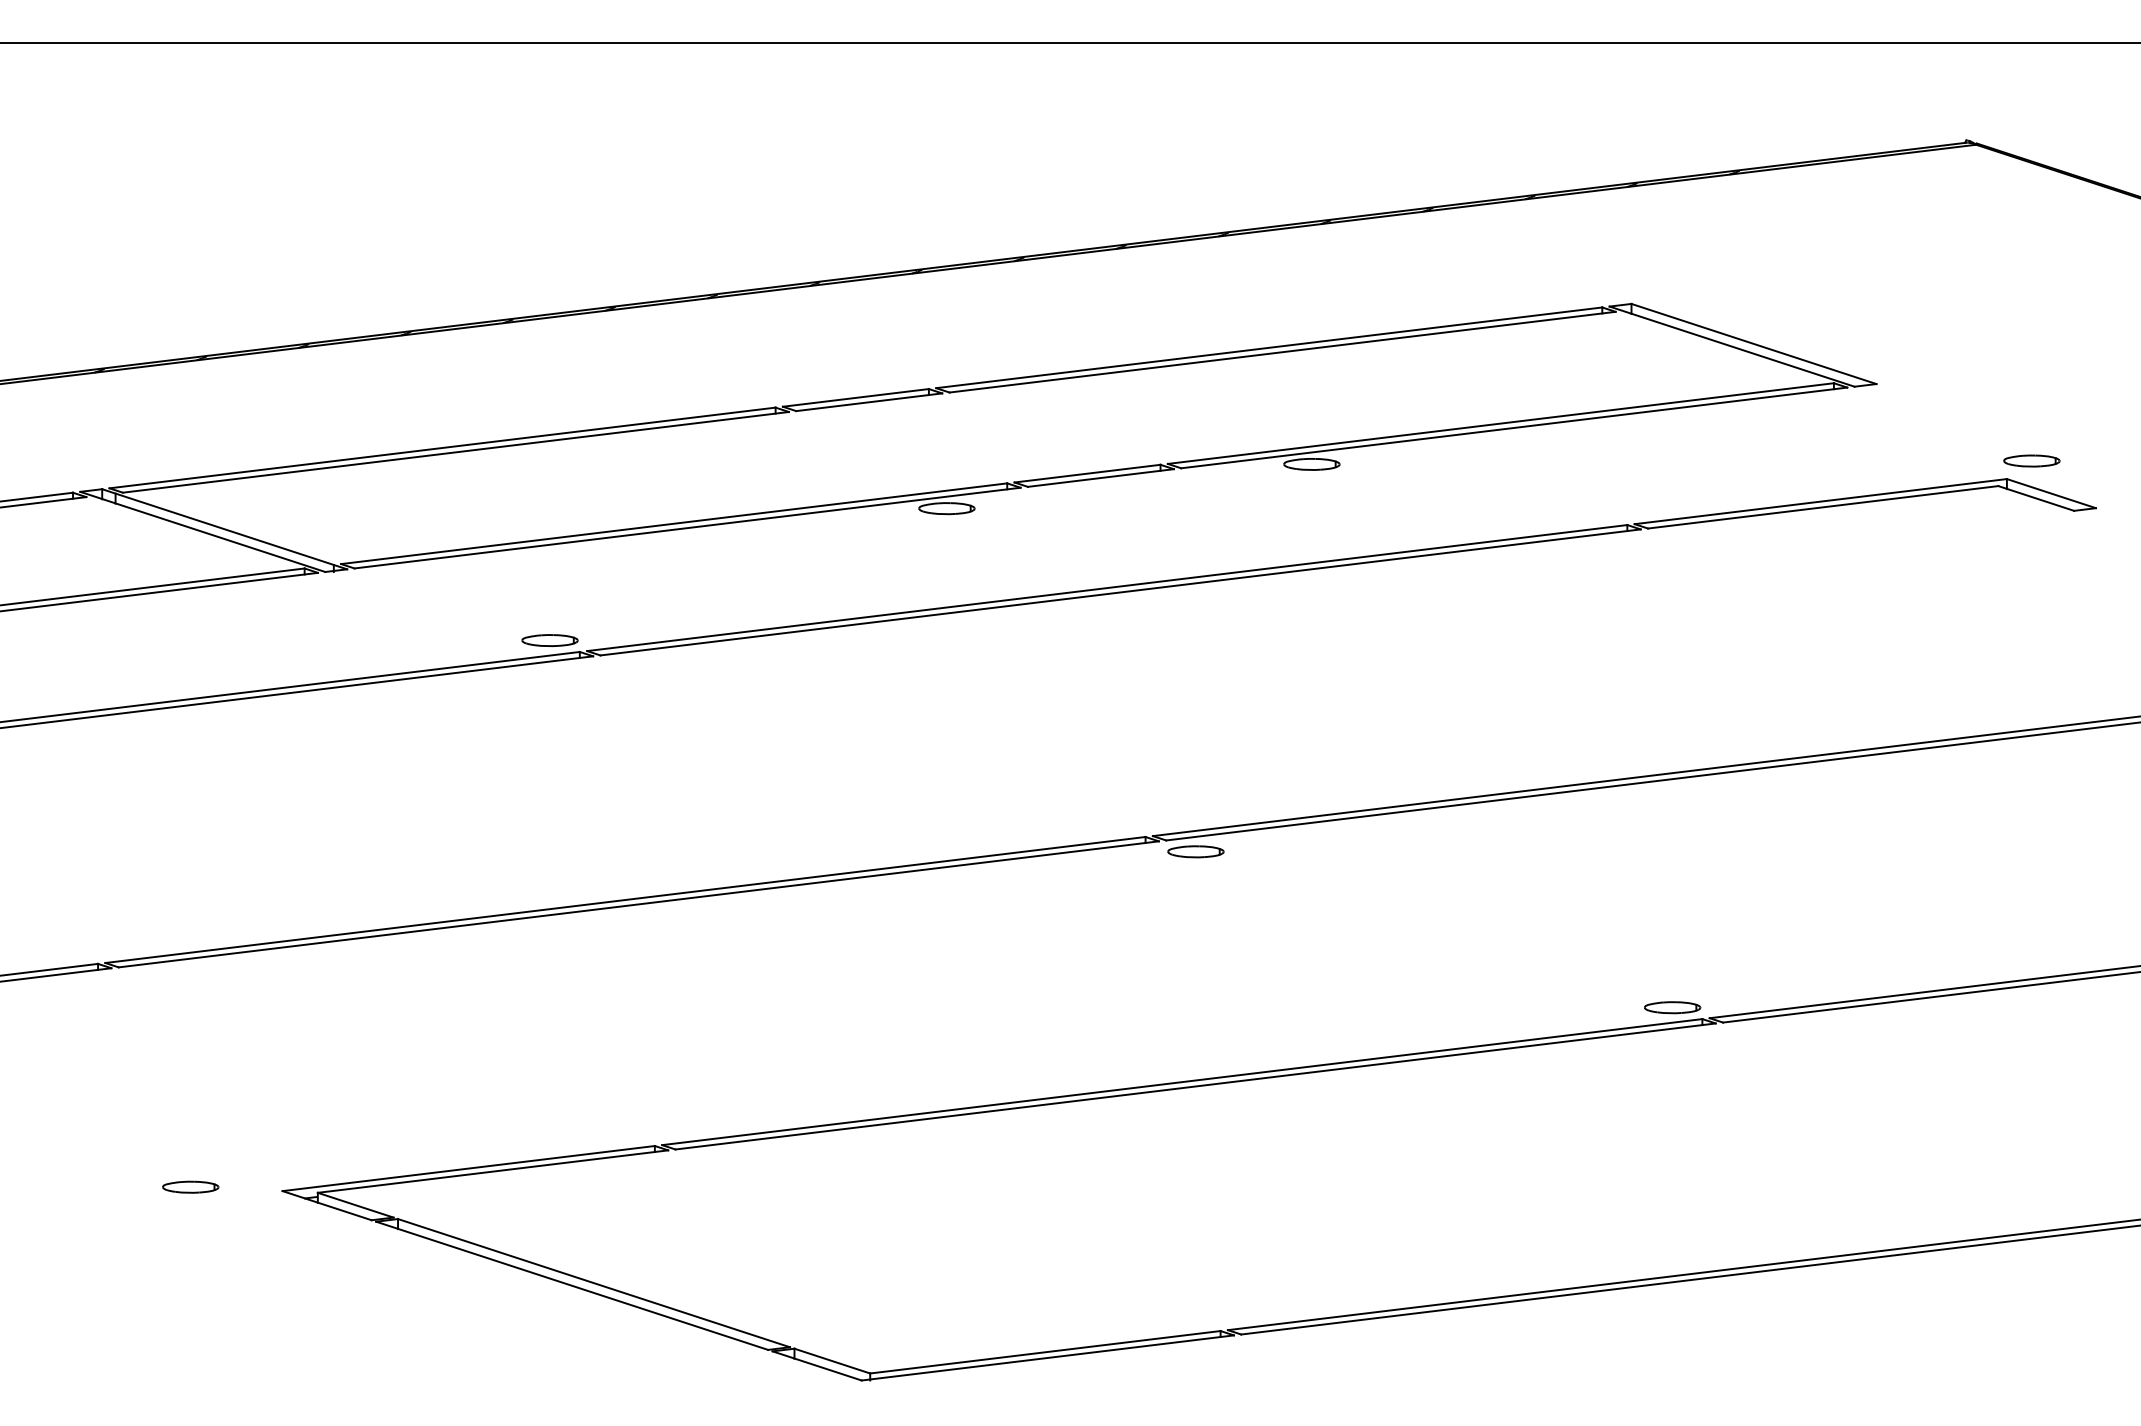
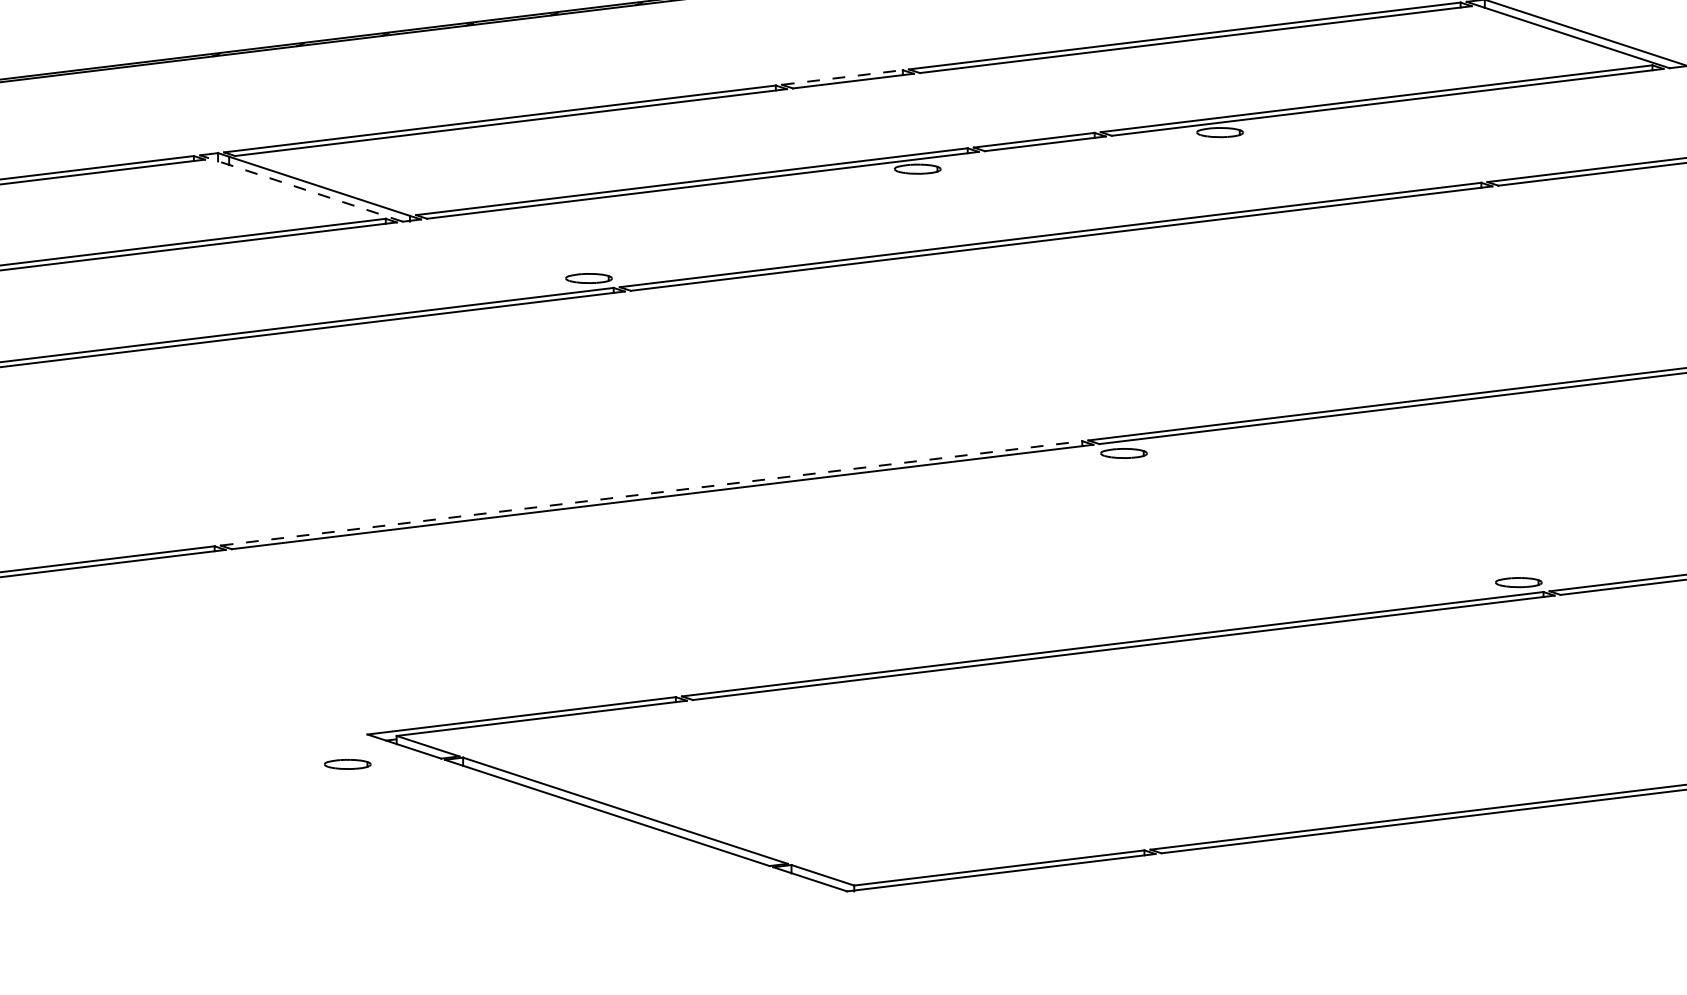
line: (855, 397) -> (842, 77), solid -> dashed
line: (202, 531) -> (301, 188), solid -> dashed
line: (625, 900) -> (651, 493), solid -> dashed
part: (190, 1186) -> (347, 763), moved

